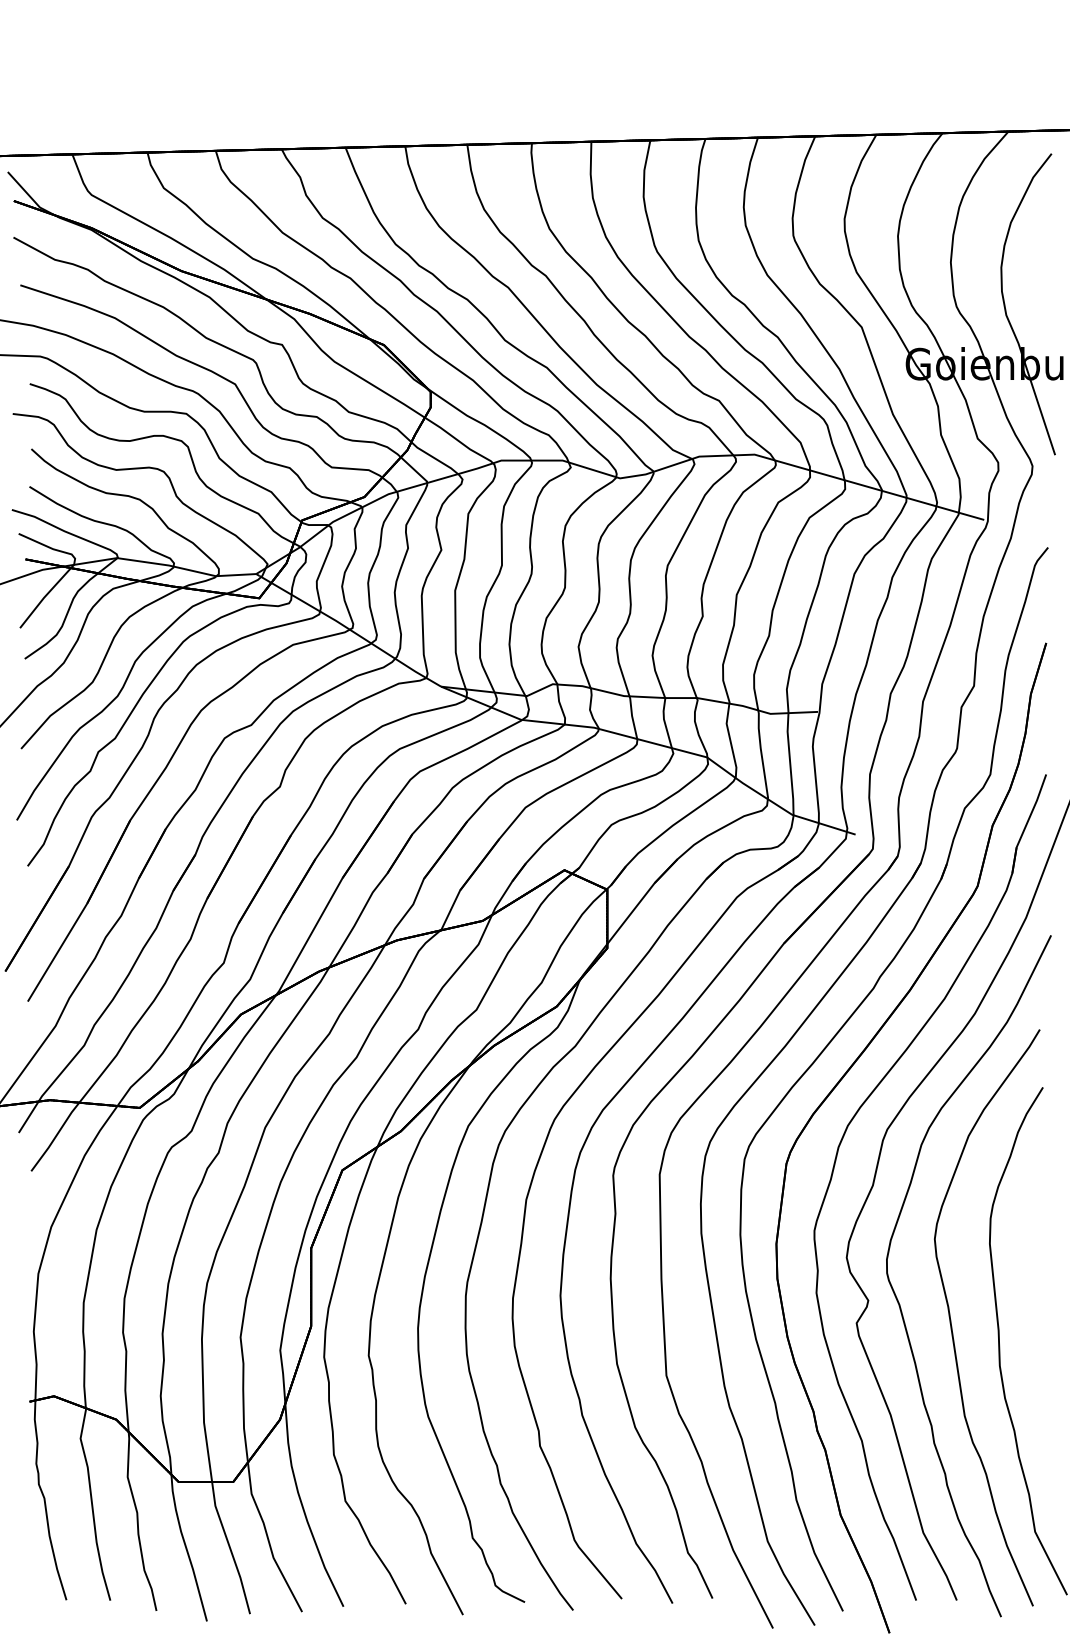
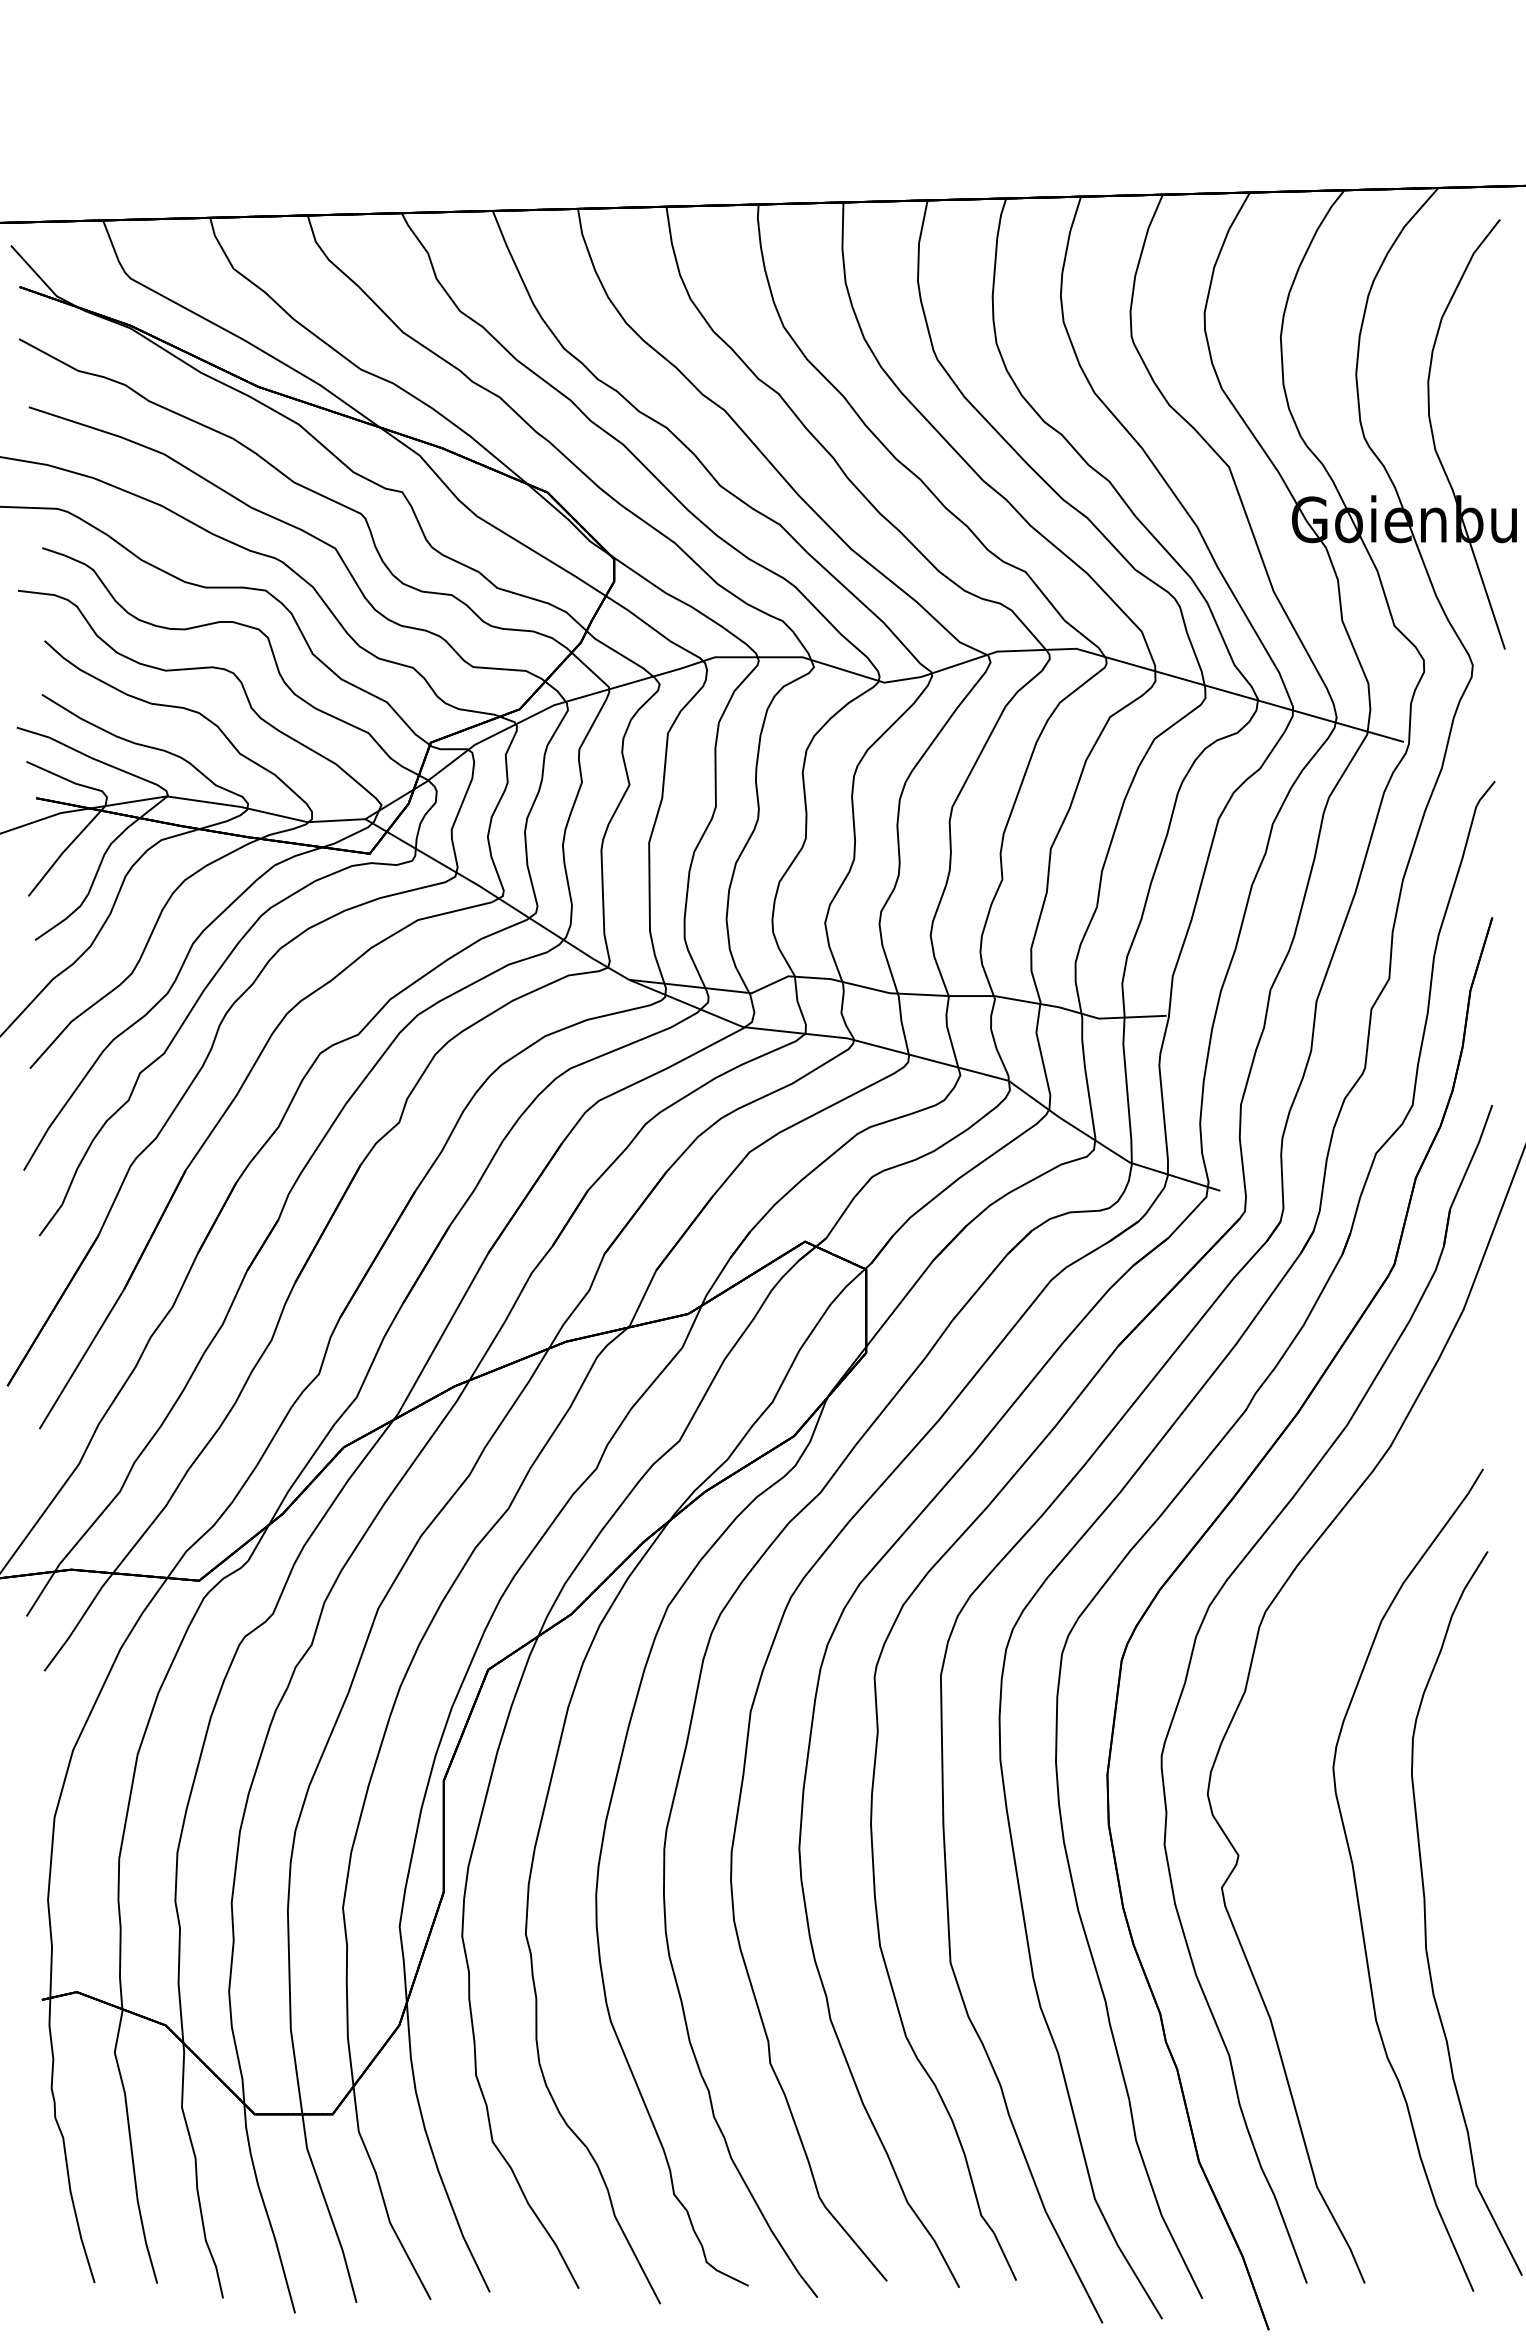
curve: (899, 1304) -> (1283, 1860), removed

